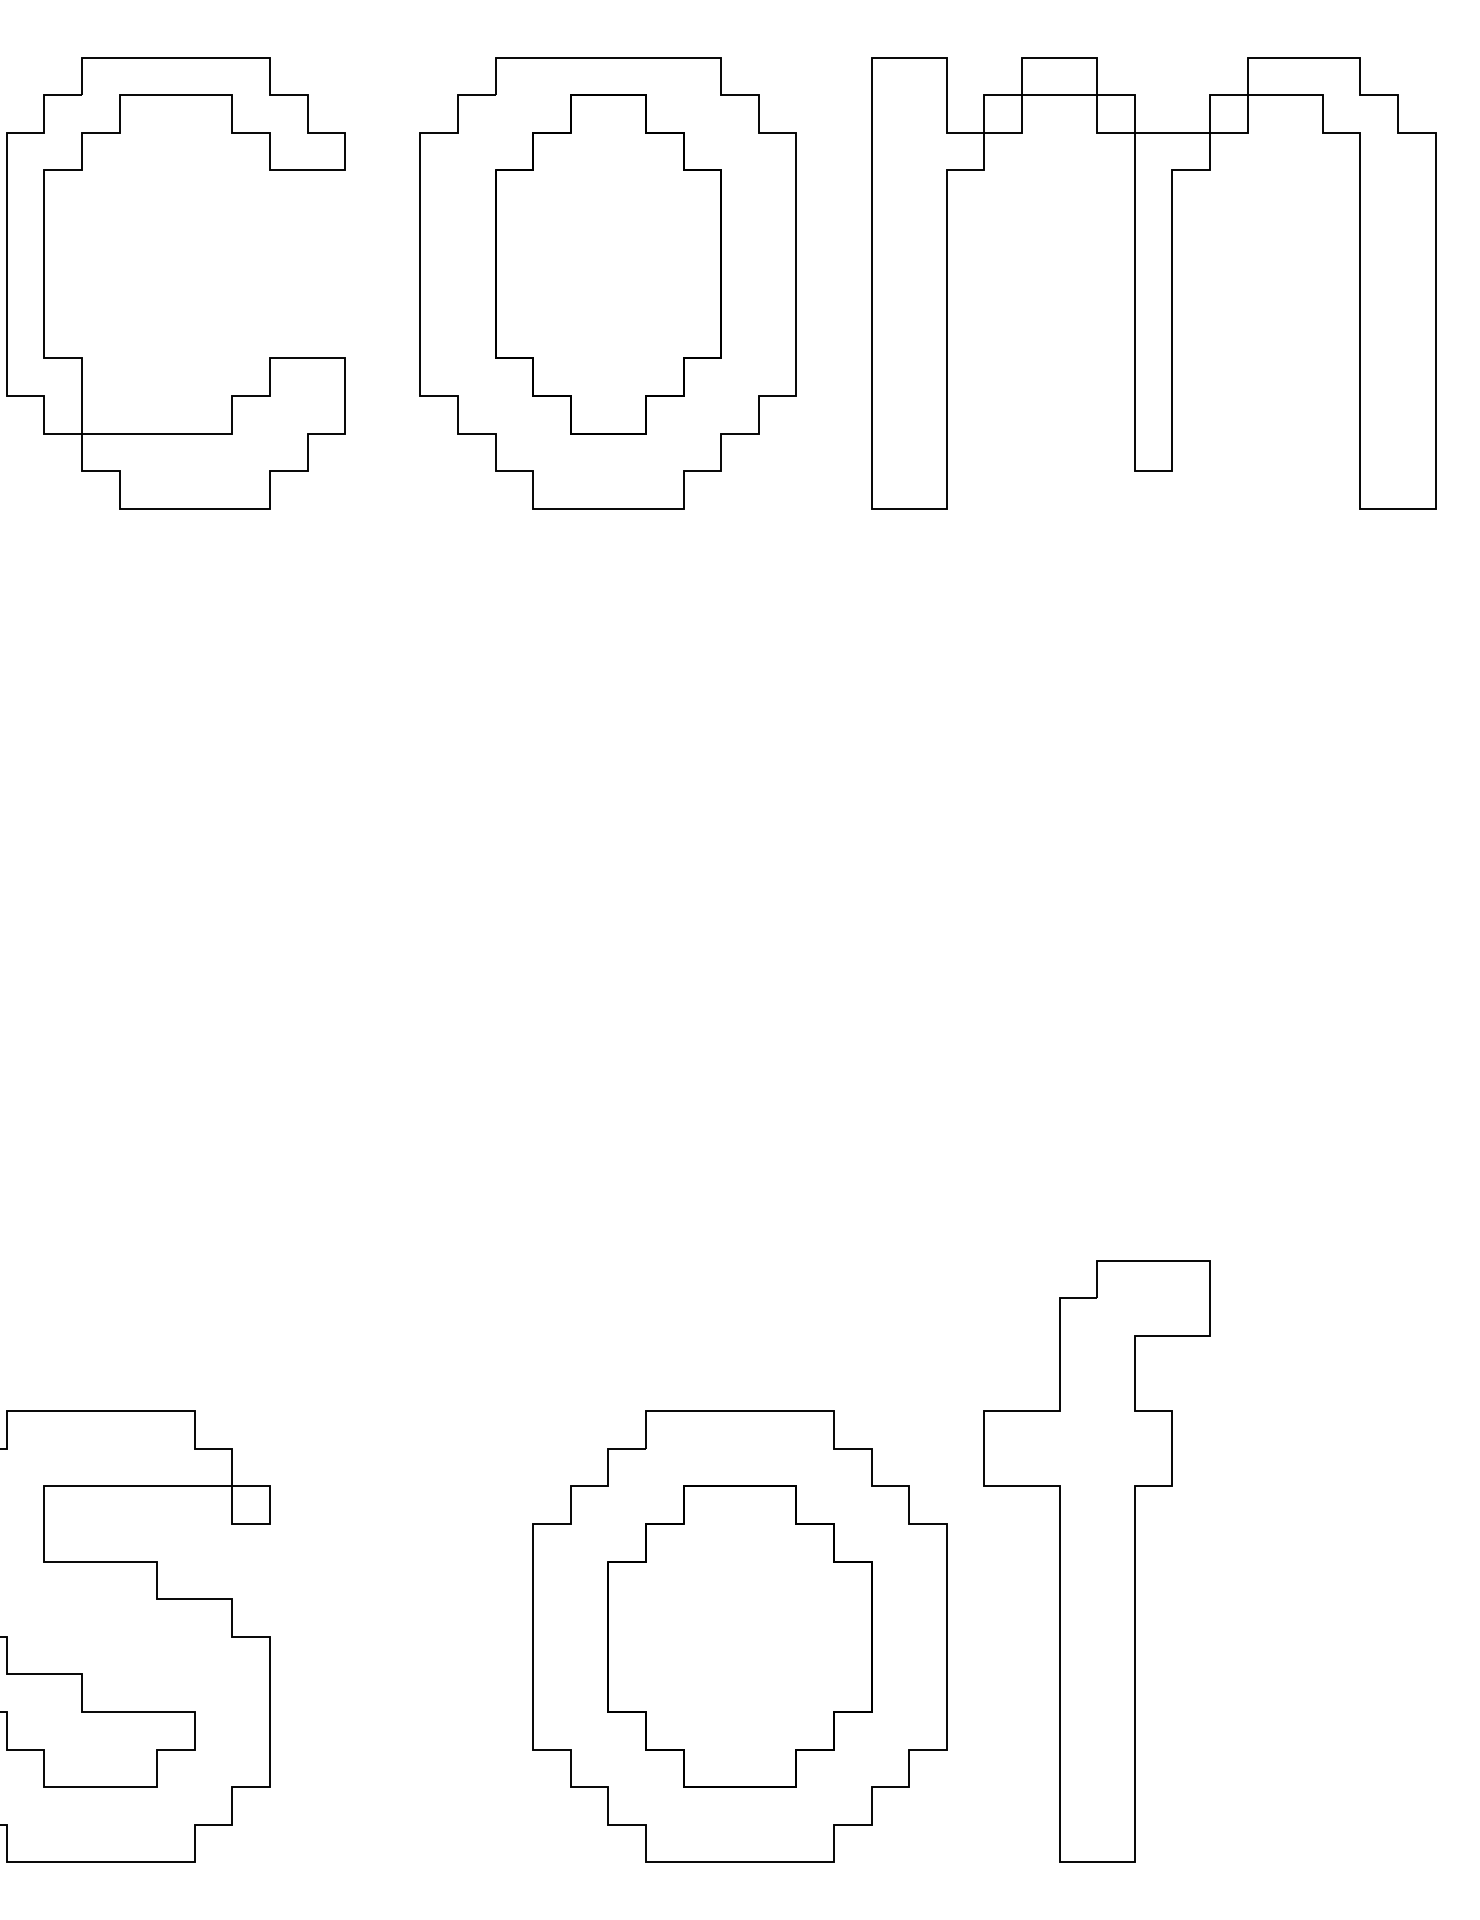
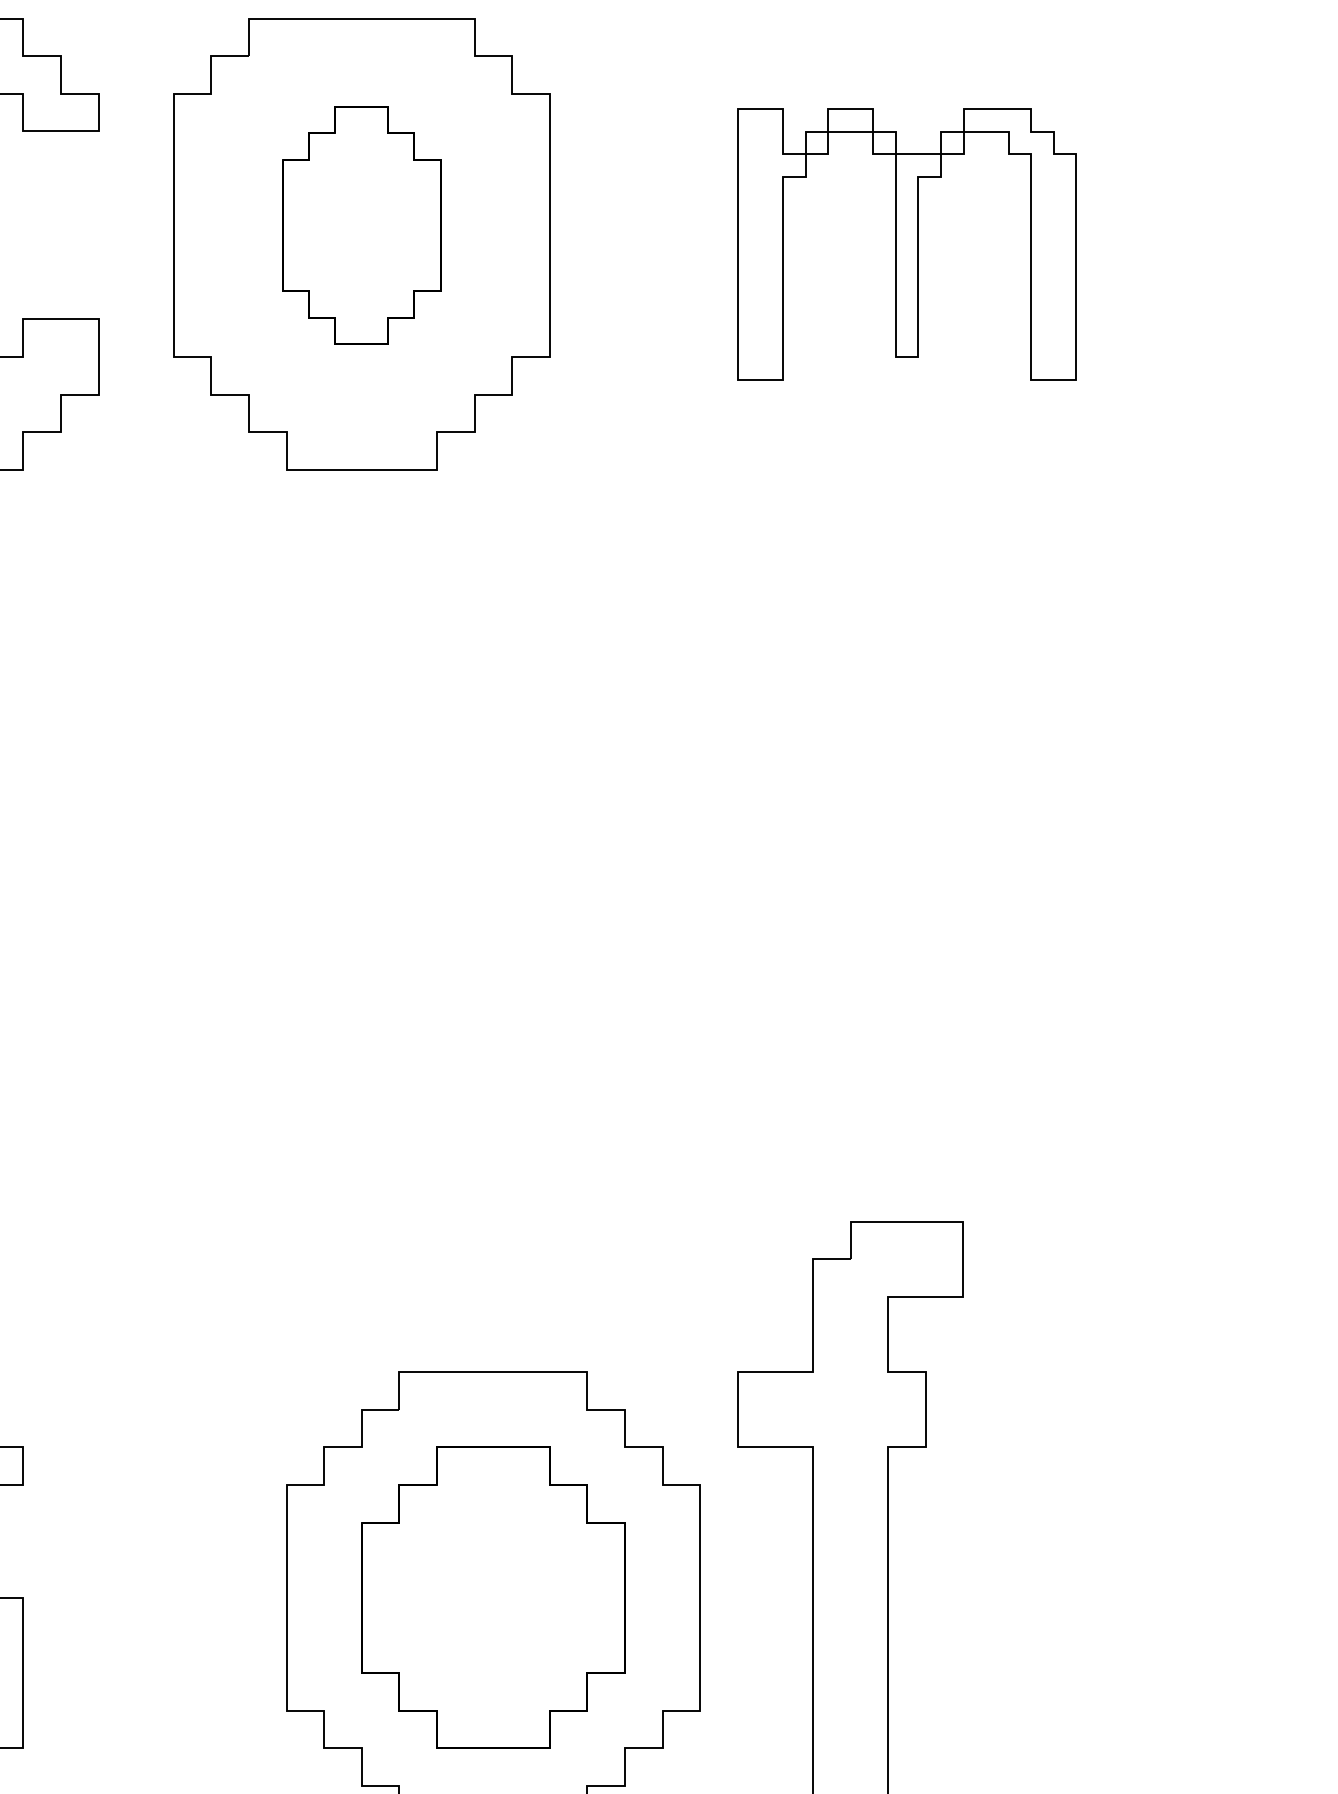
part: (608, 264) -> (361, 225), size x0.7
part: (1153, 283) -> (906, 244), size x0.6

